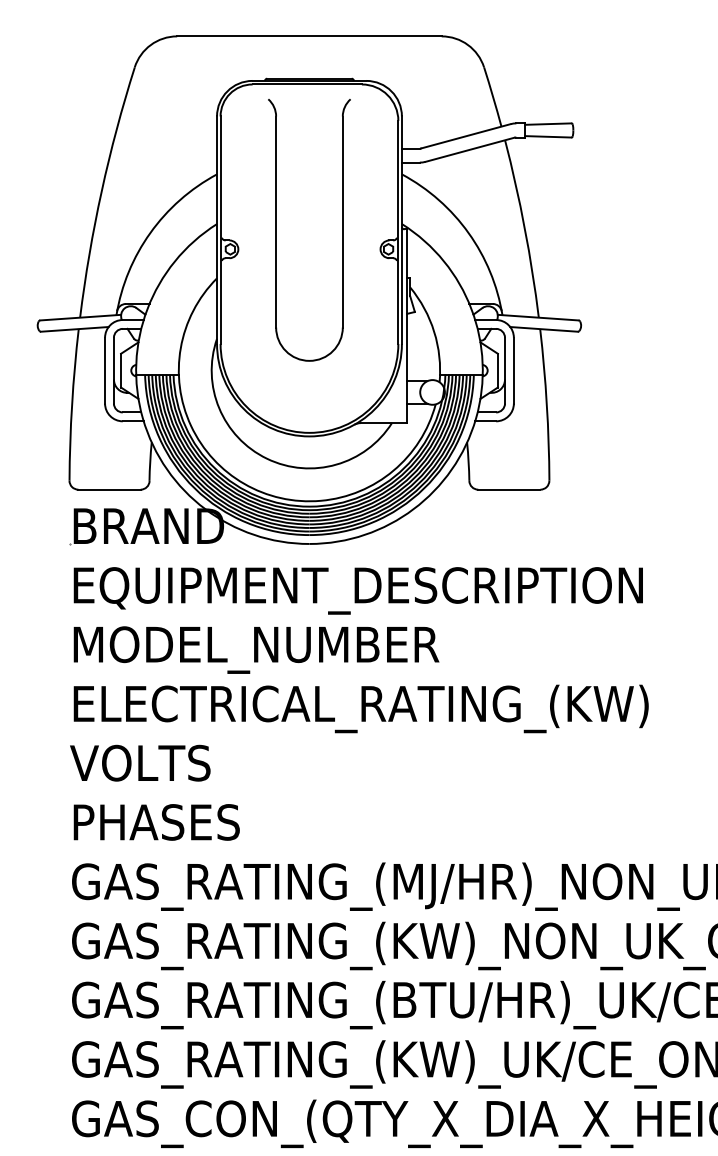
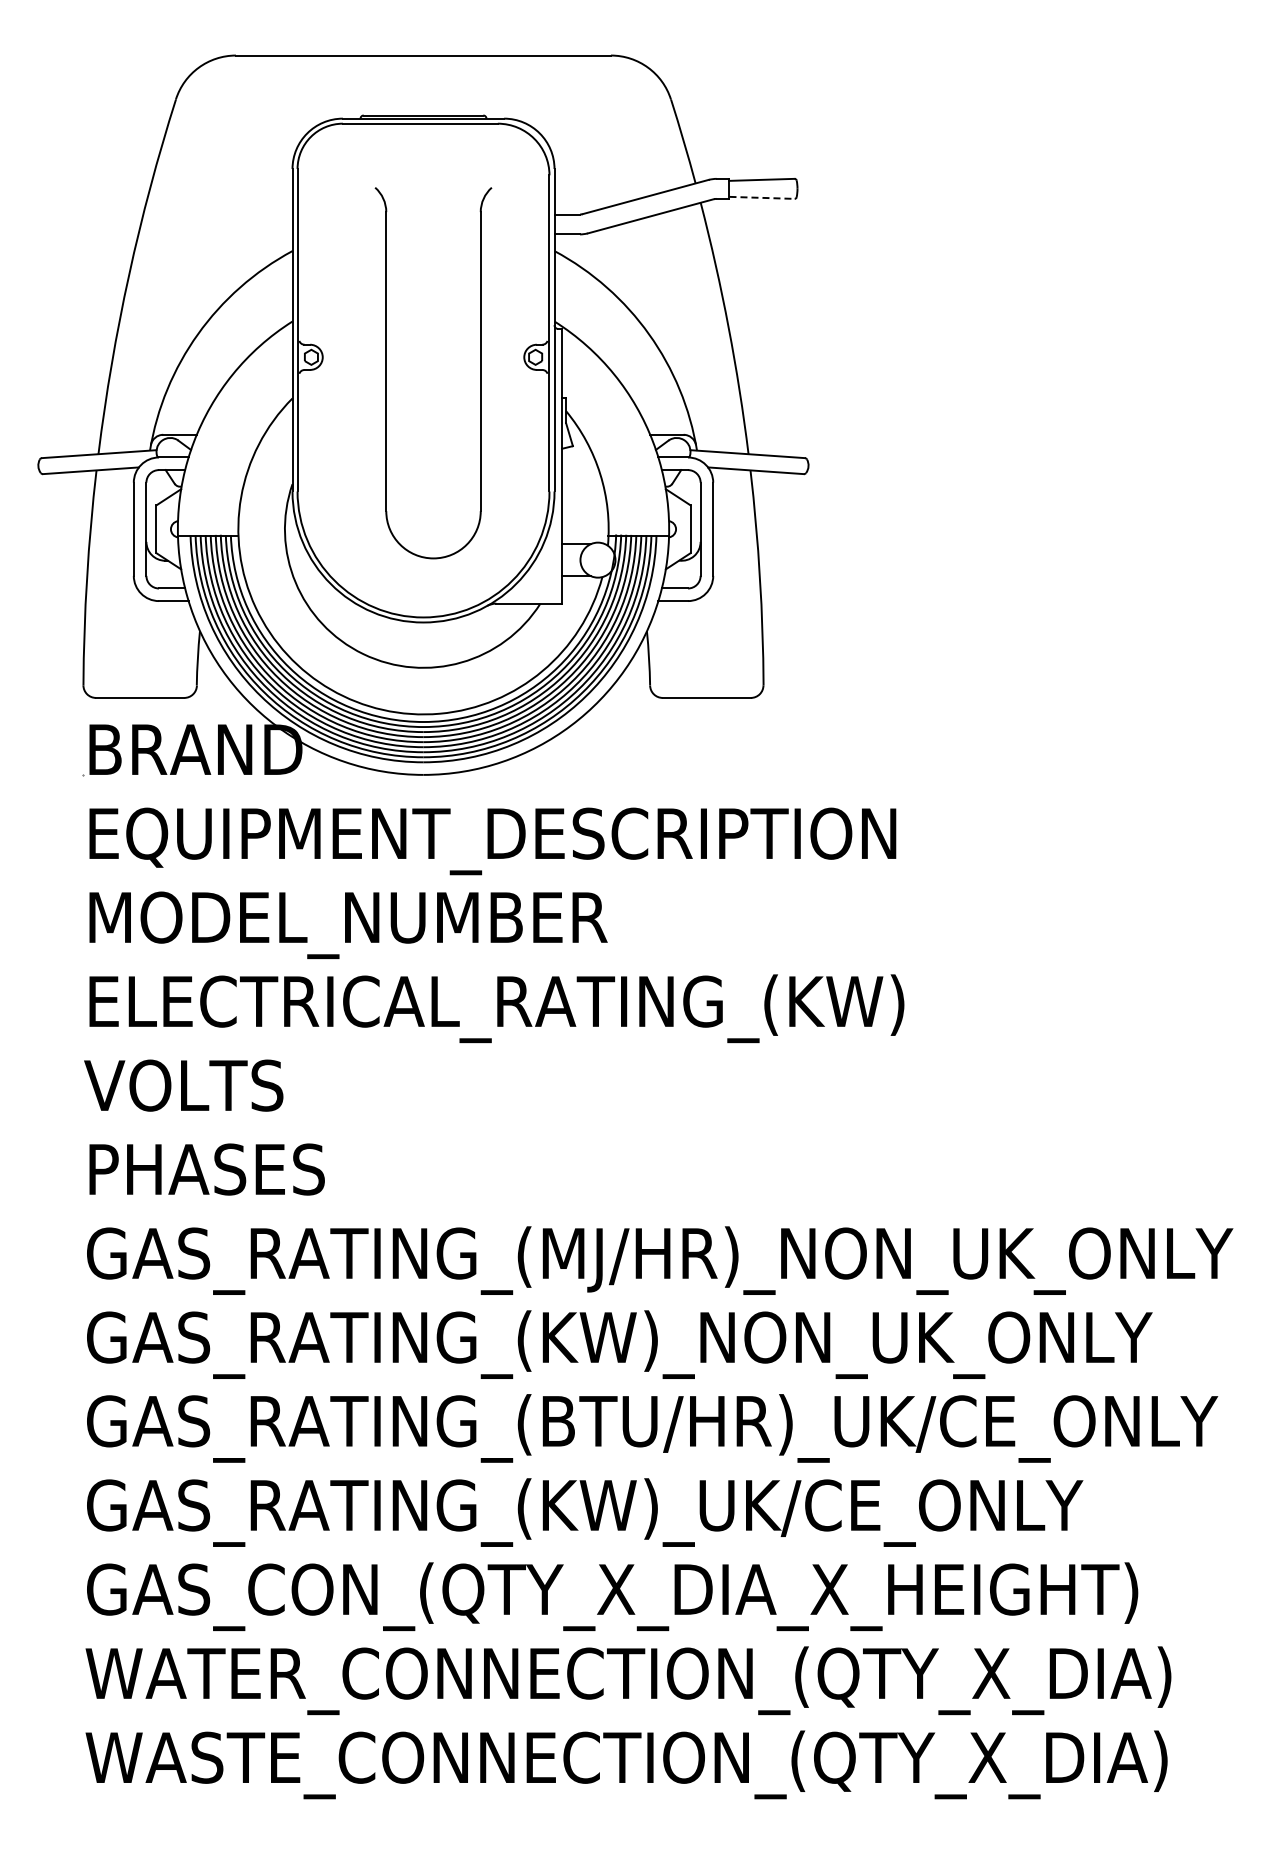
line: (548, 136) -> (762, 197), solid -> dashed
part: (276, 230) -> (386, 373), moved

